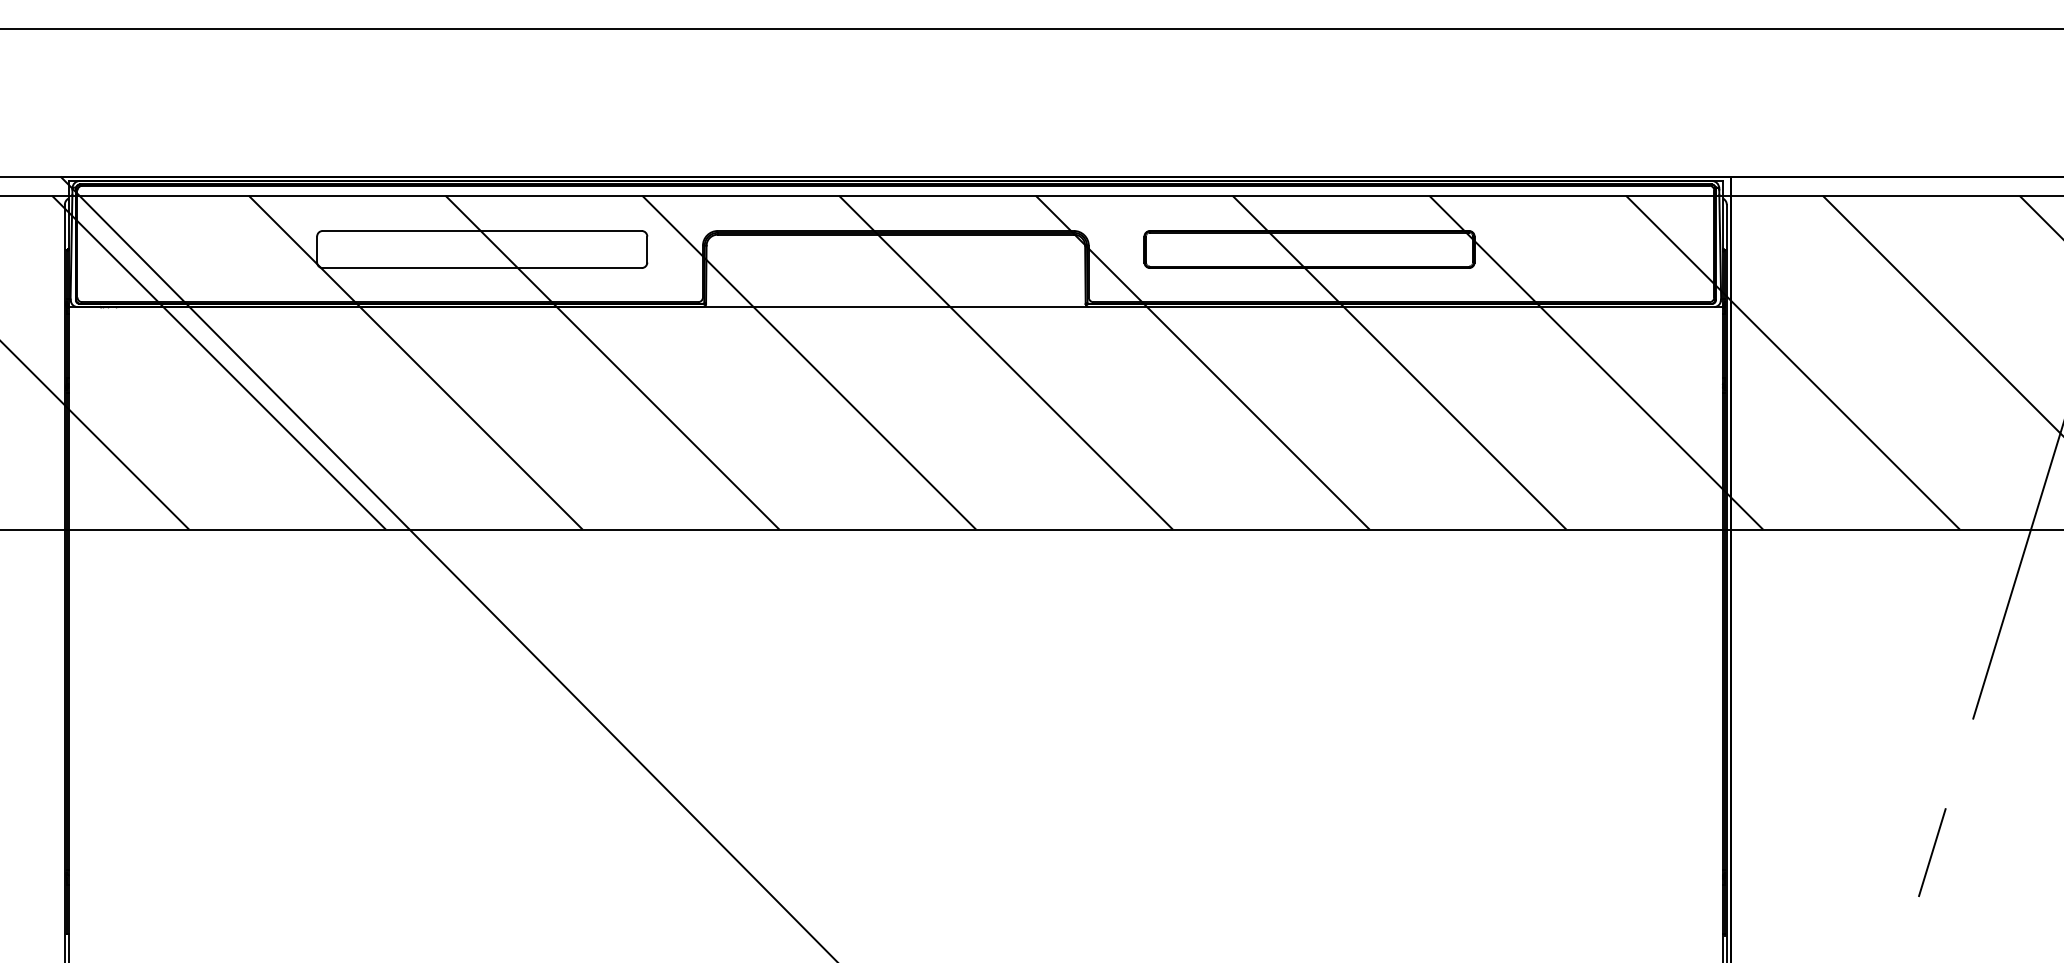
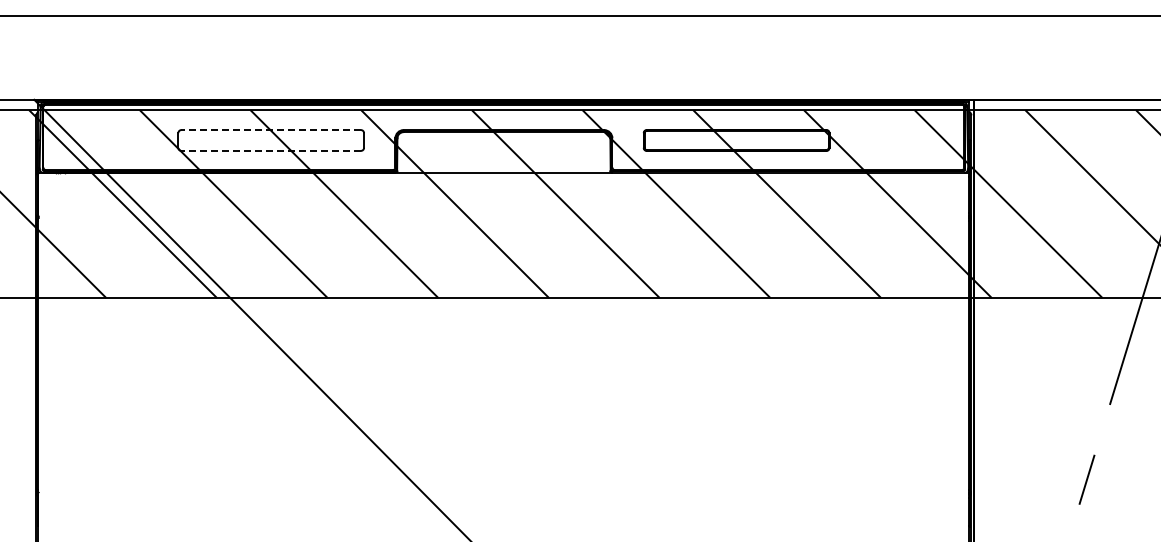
line: (482, 231) -> (271, 130), solid -> dashed
line: (482, 267) -> (271, 150), solid -> dashed

